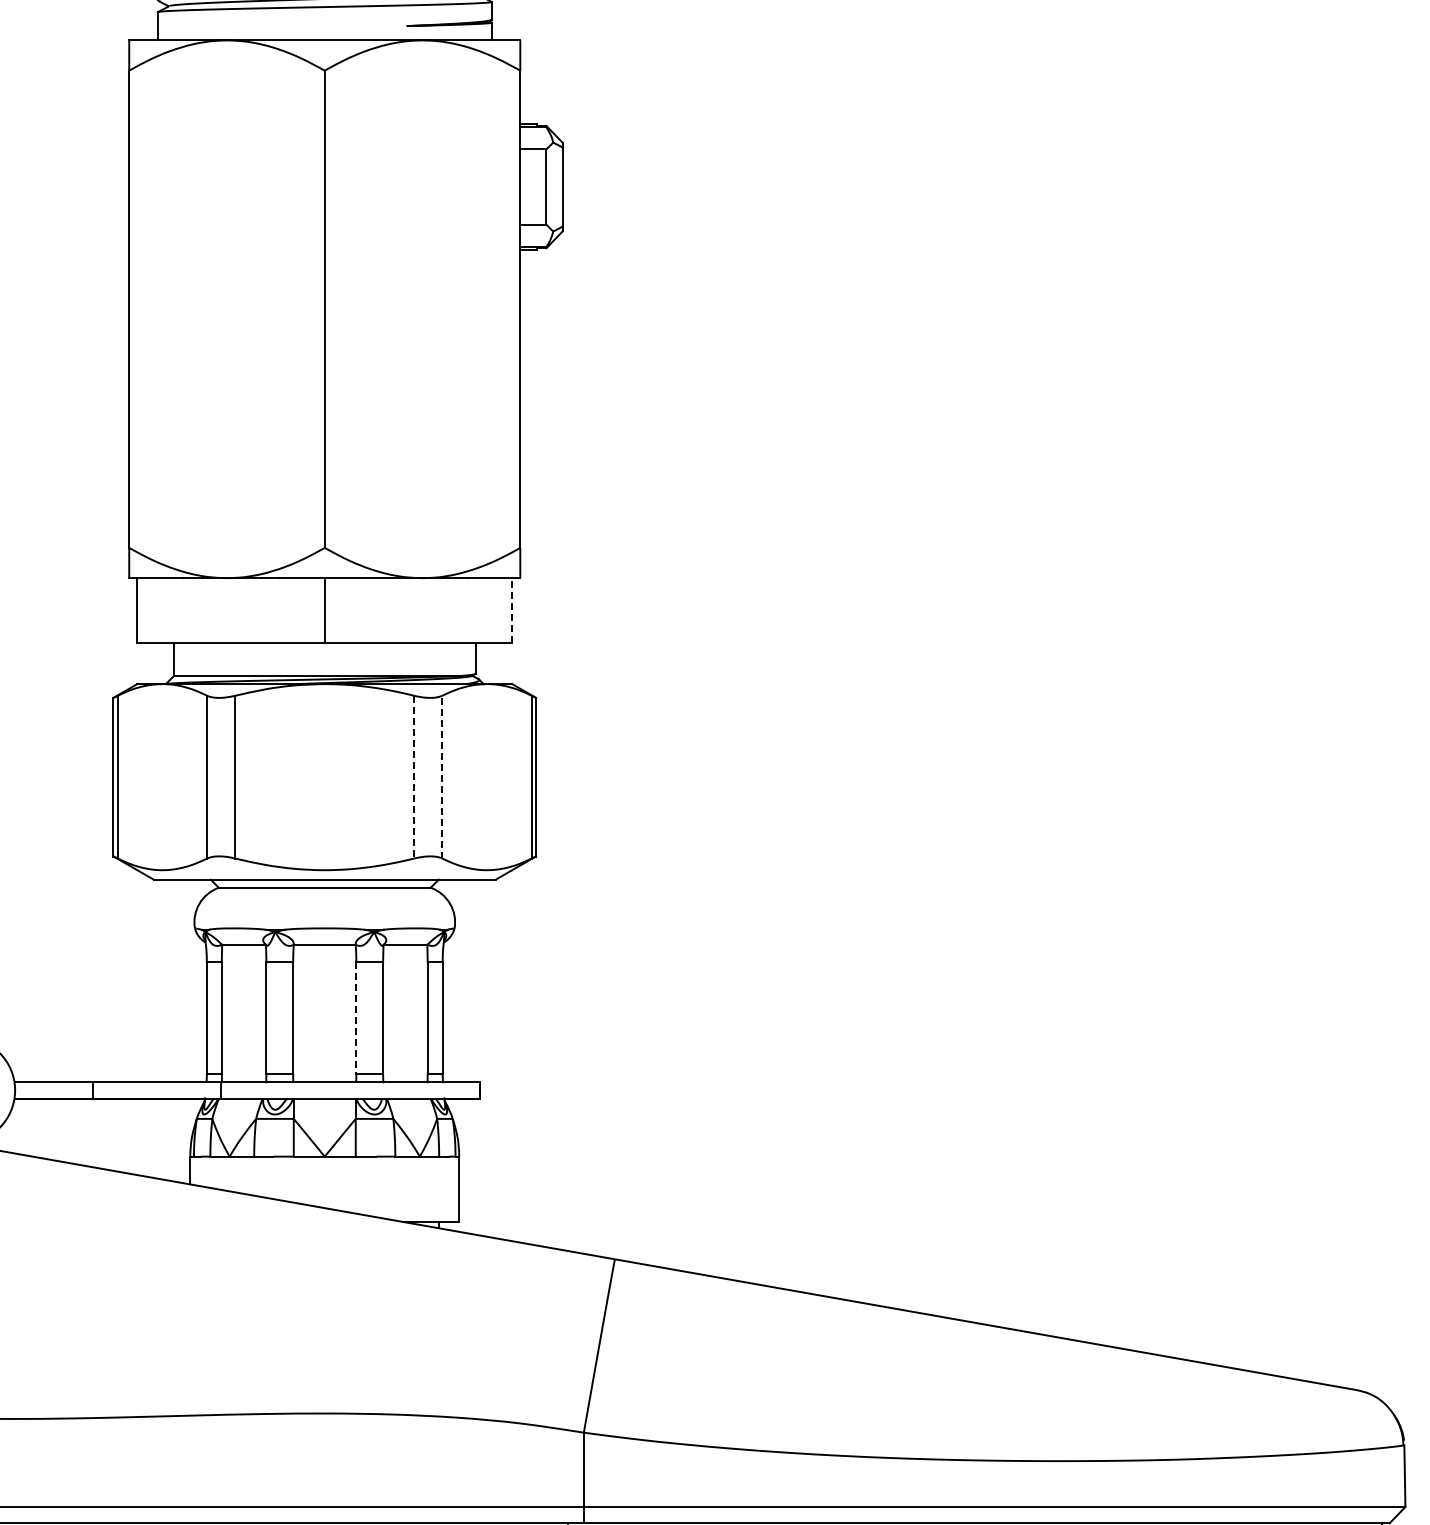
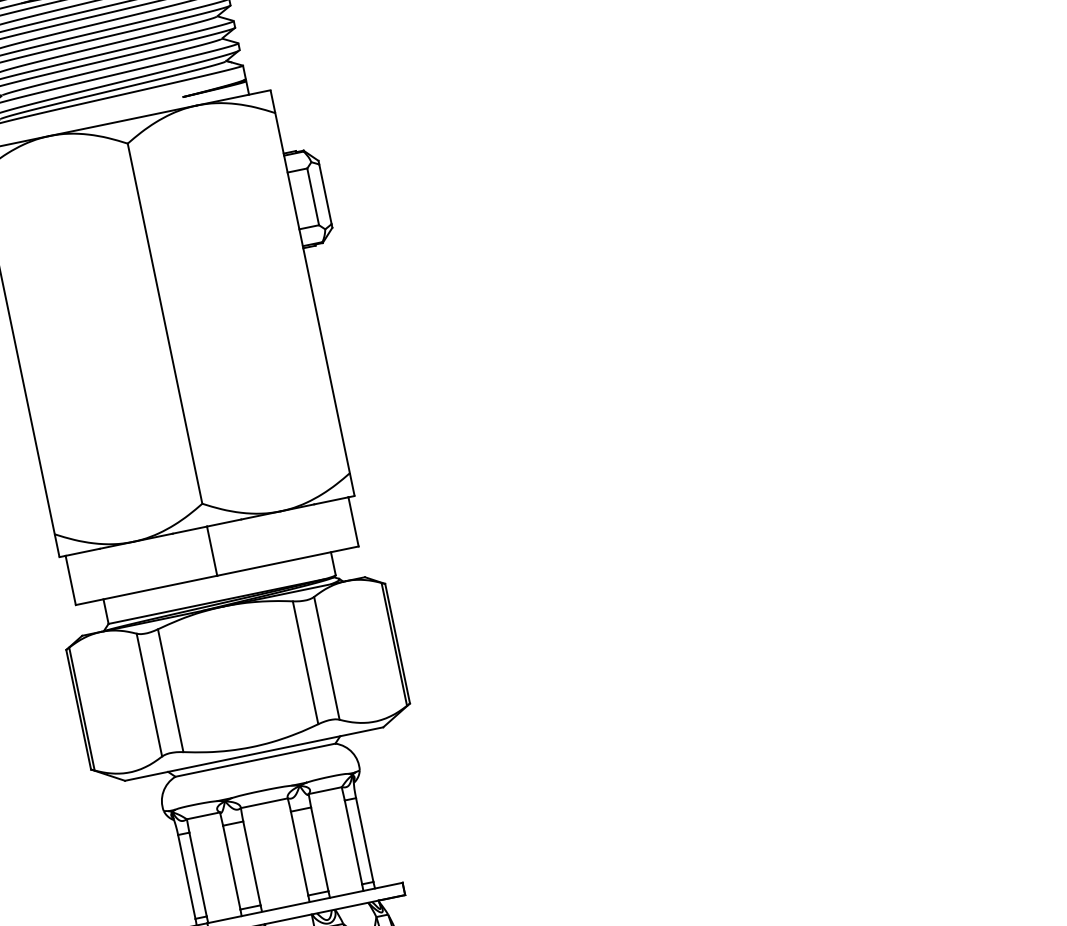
line: (512, 610) -> (353, 521), dashed -> solid
line: (442, 776) -> (326, 657), dashed -> solid
line: (414, 777) -> (305, 662), dashed -> solid
line: (356, 1018) -> (299, 853), dashed -> solid

